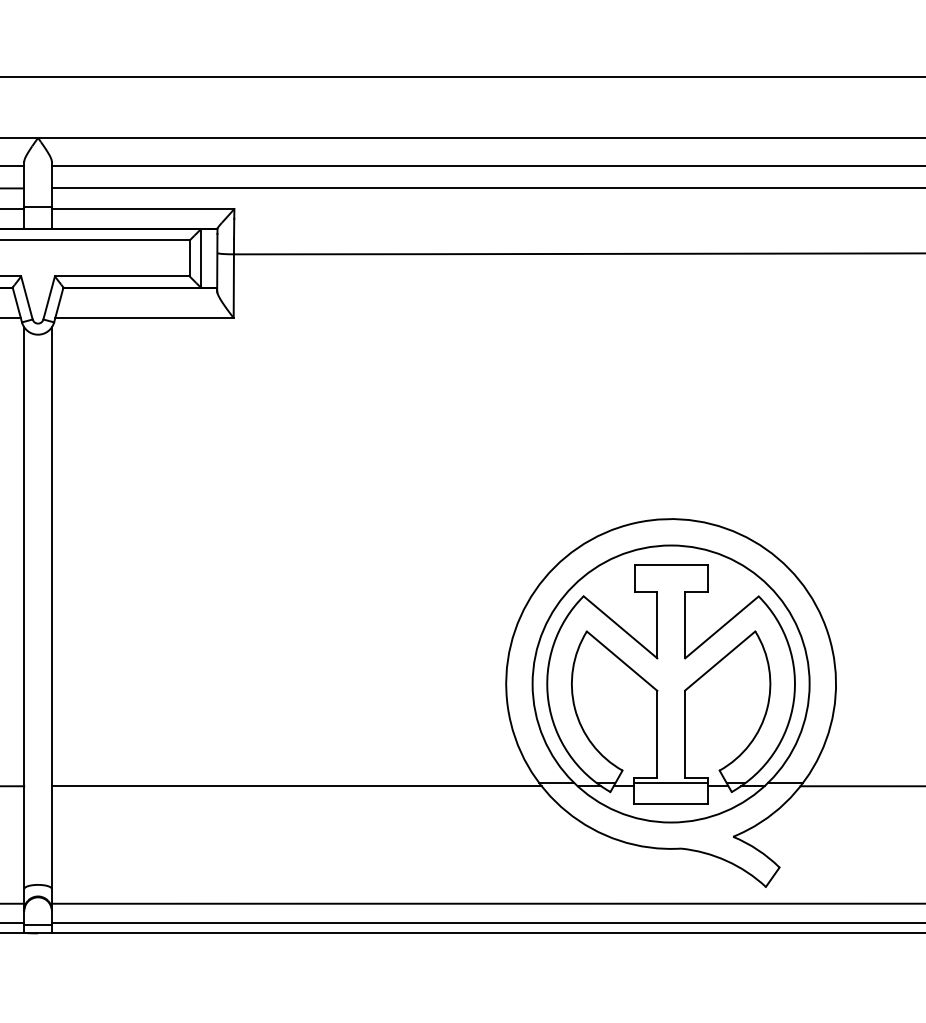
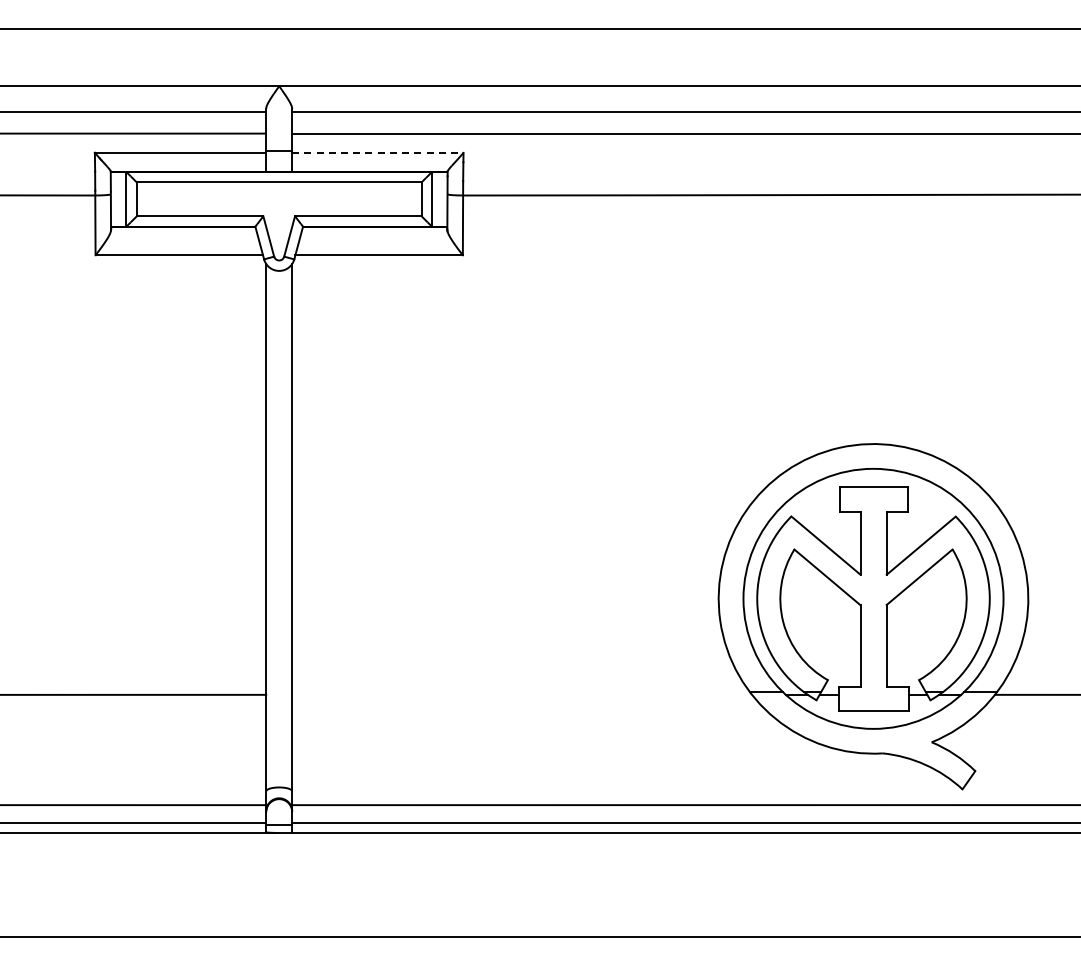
line: (142, 208) -> (377, 152), solid -> dashed
line: (671, 783) -> (873, 692), removed
line: (297, 785) -> (522, 694), removed

